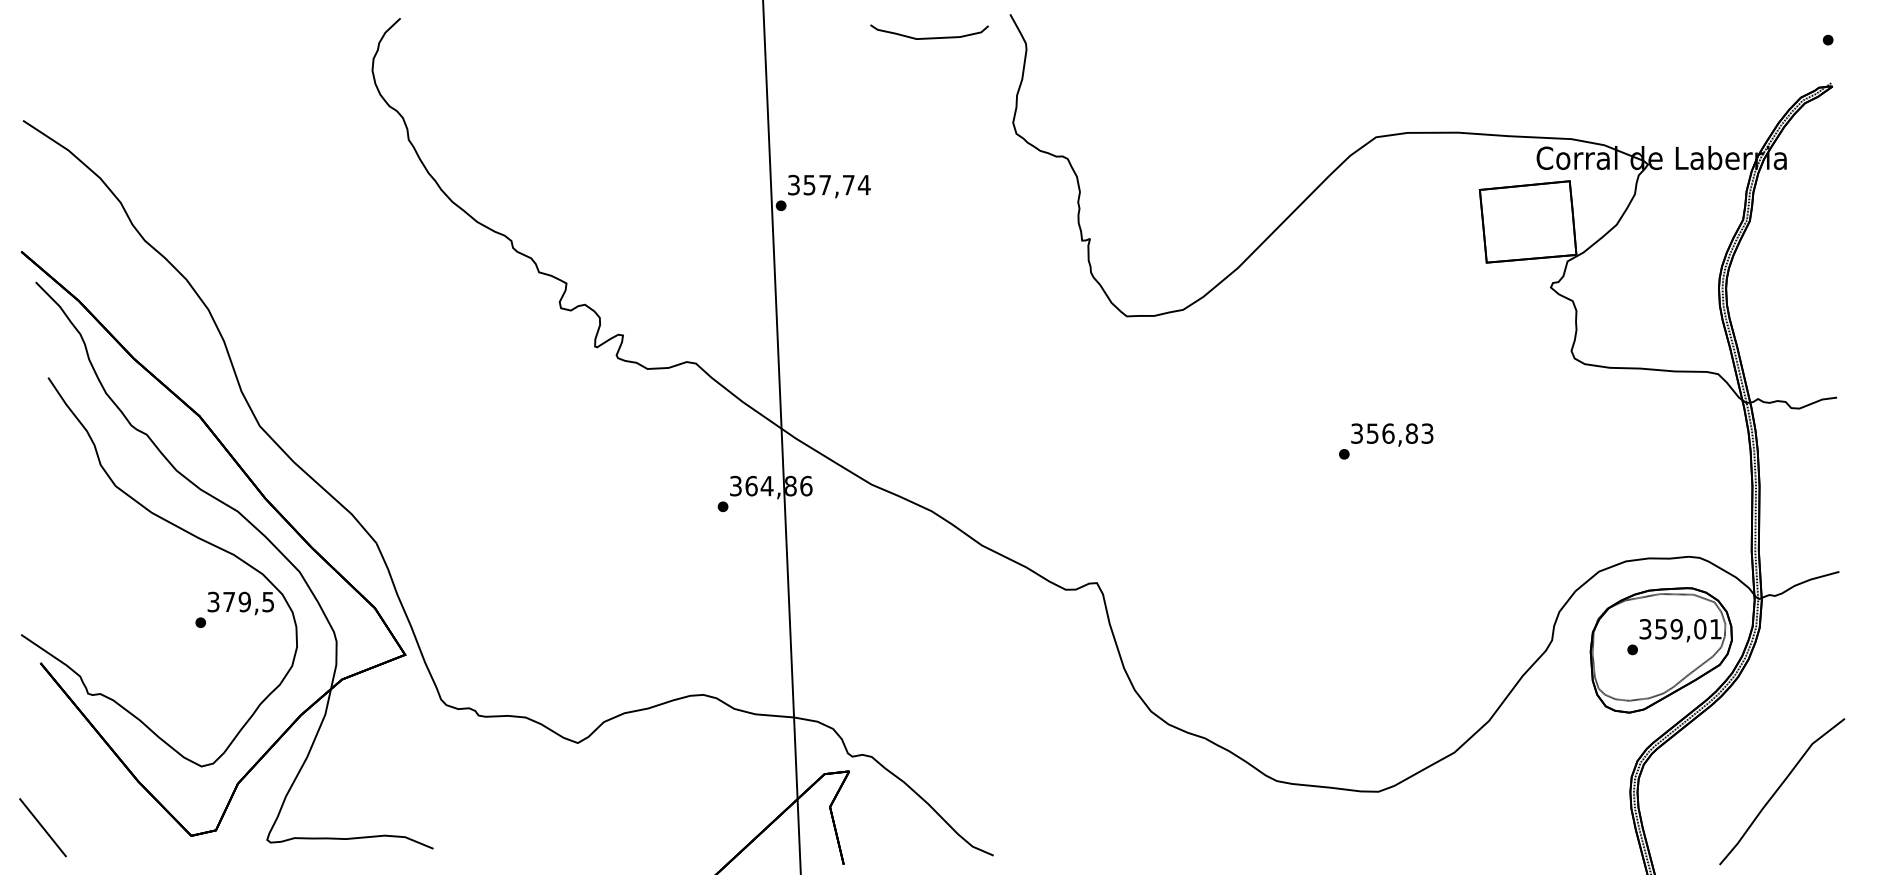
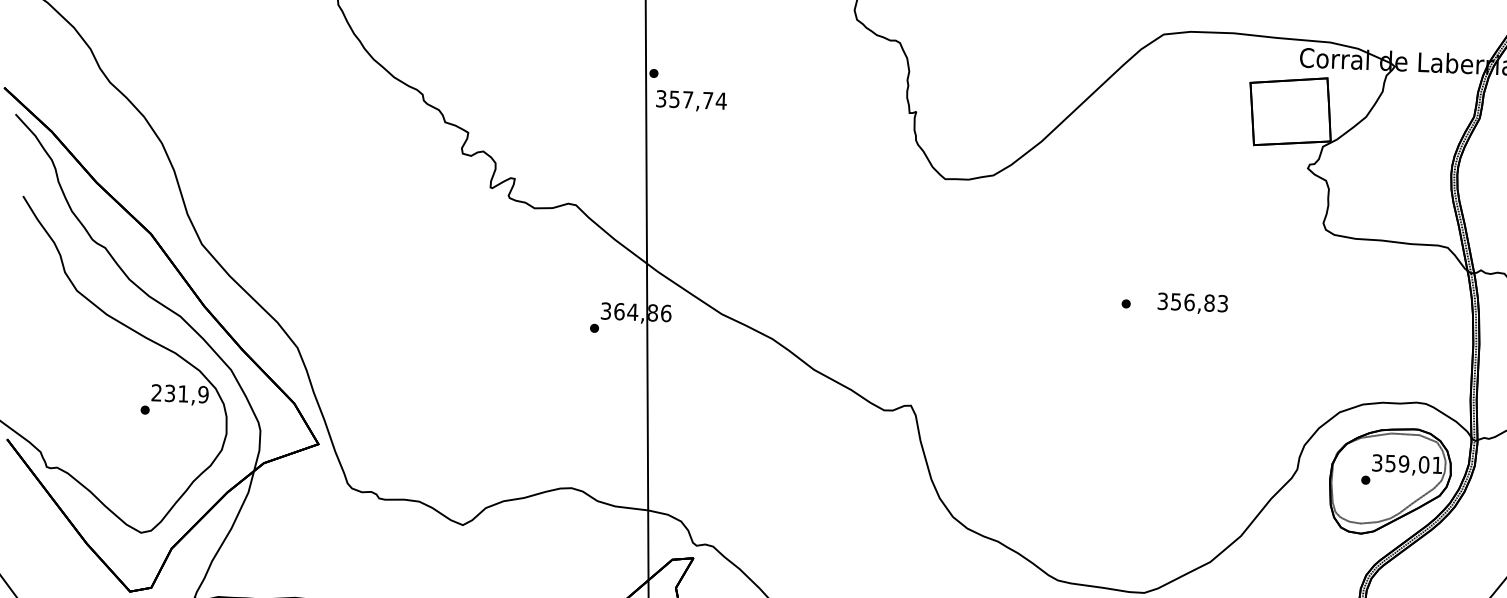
text: (829, 186) -> (691, 101), moved
text: (1392, 434) -> (1193, 303), moved
text: (240, 601) -> (179, 393), 379,5 -> 231,9

